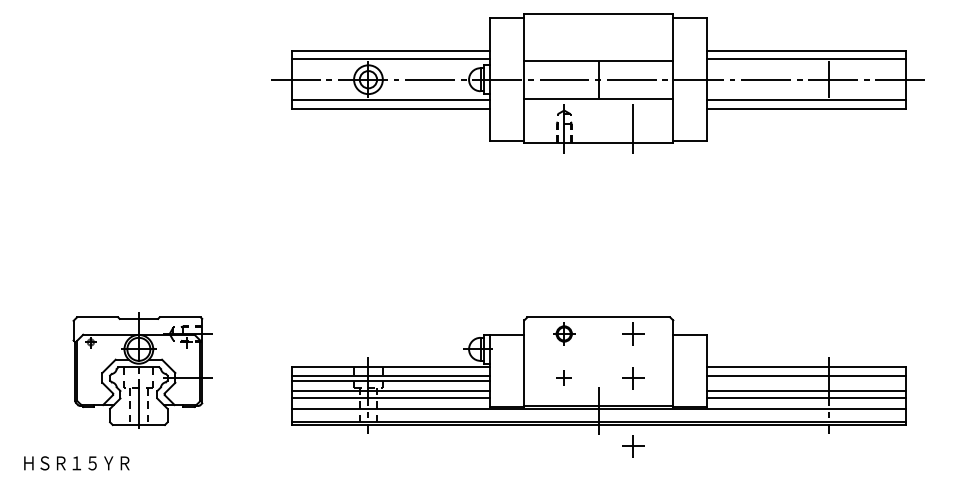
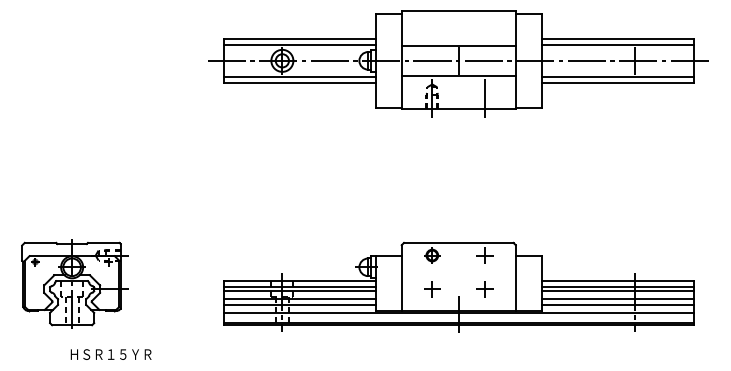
part: (142, 370) -> (74, 283), moved
part: (564, 378) -> (432, 289), size x1.43
line: (806, 380) -> (617, 291), added
part: (633, 446) -> (485, 341), removed
text: (76, 463) -> (110, 354), moved

